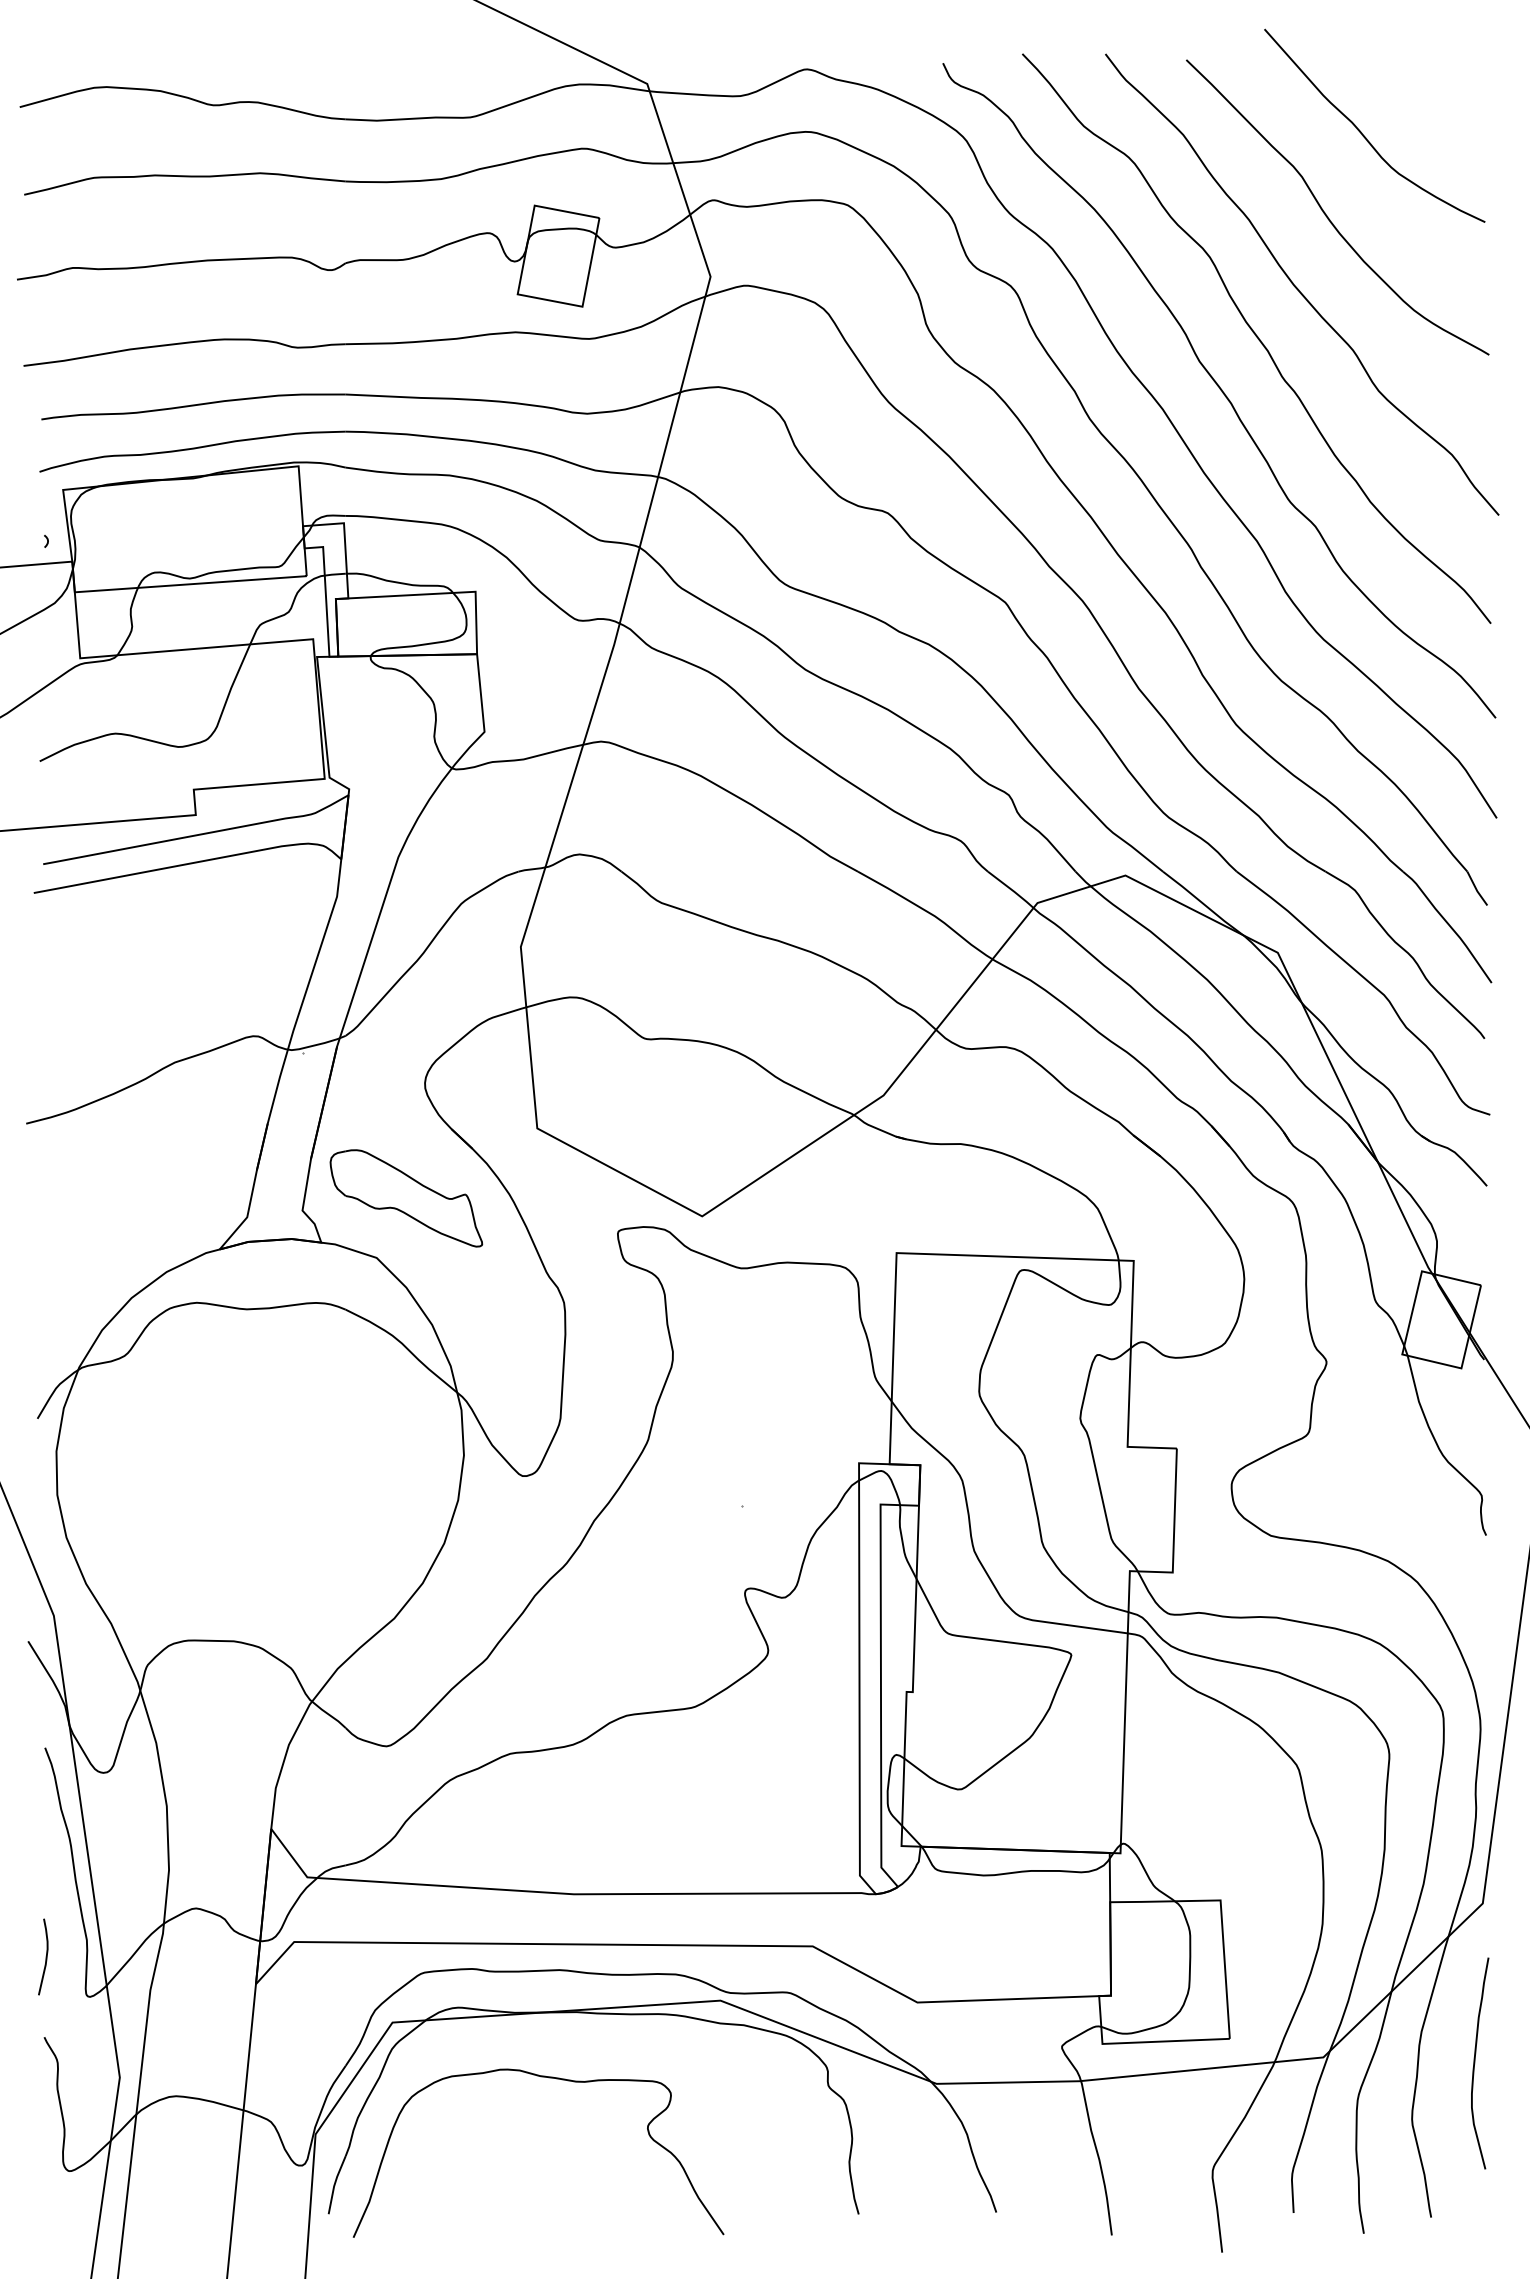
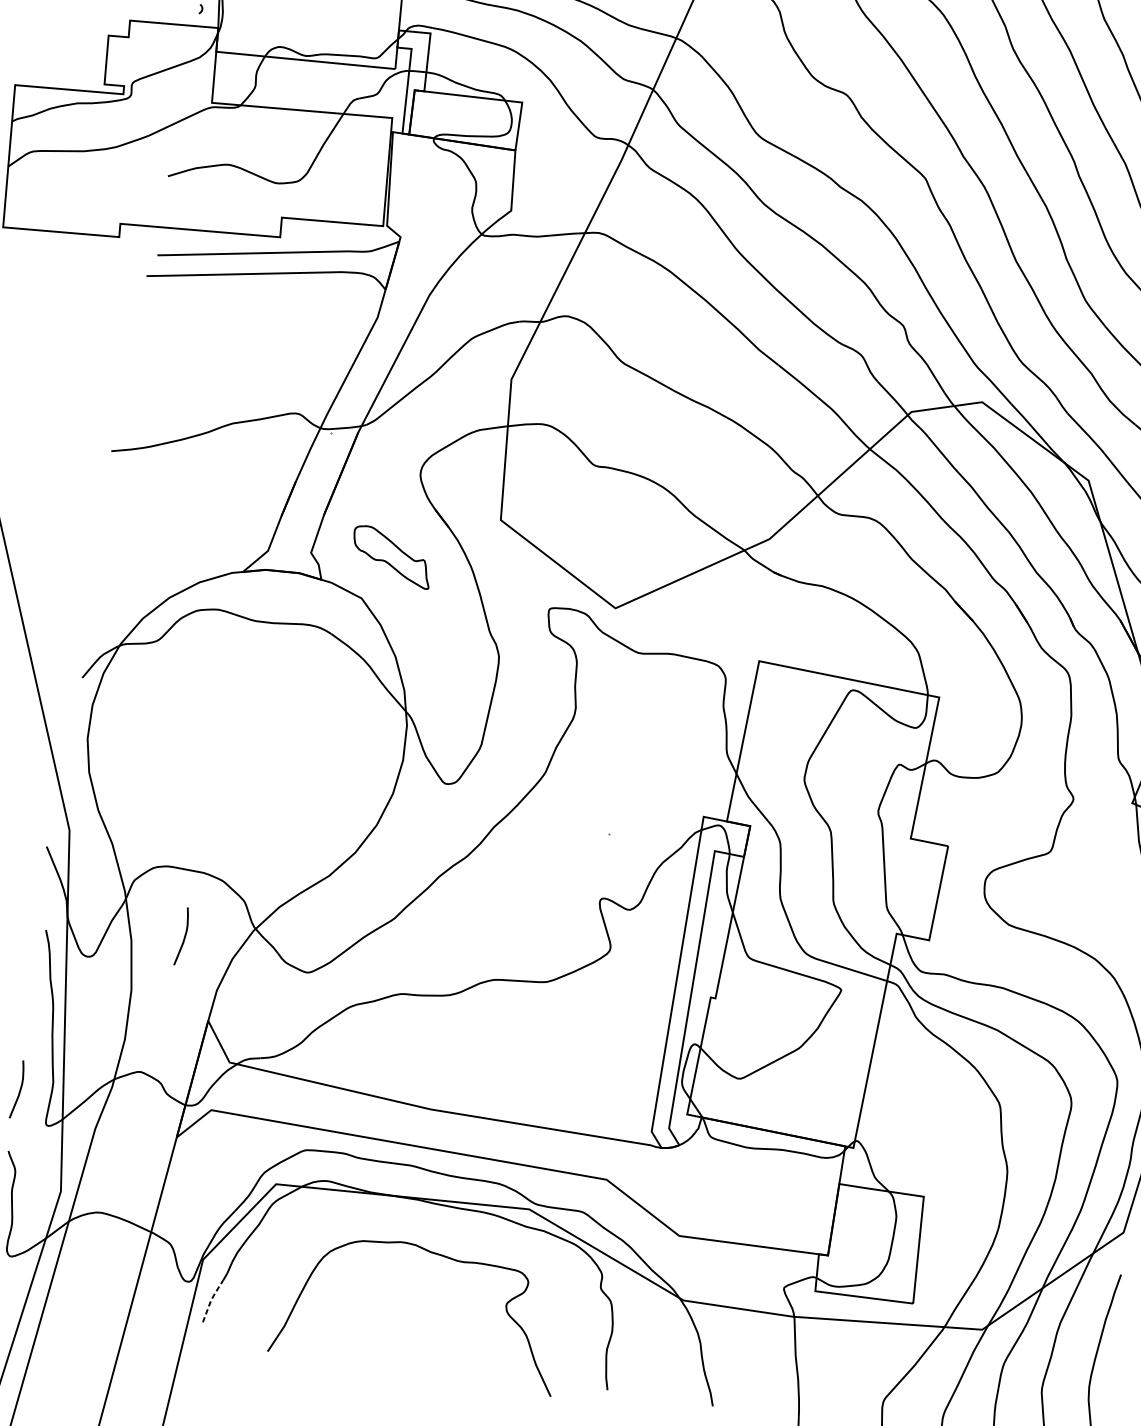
part: (406, 1198) -> (392, 556), size x0.7
curve: (222, 1726) -> (184, 936), added
curve: (548, 2078) -> (436, 1255), moved
line: (334, 2183) -> (211, 1299), solid -> dashed

